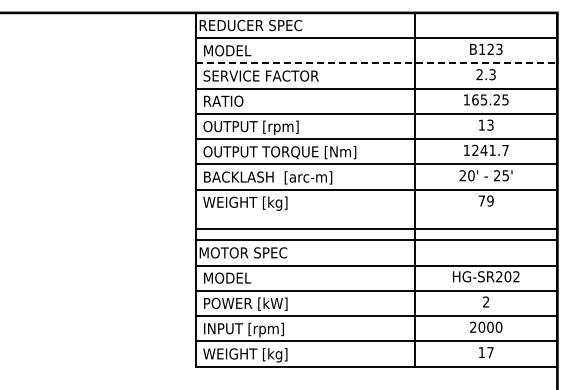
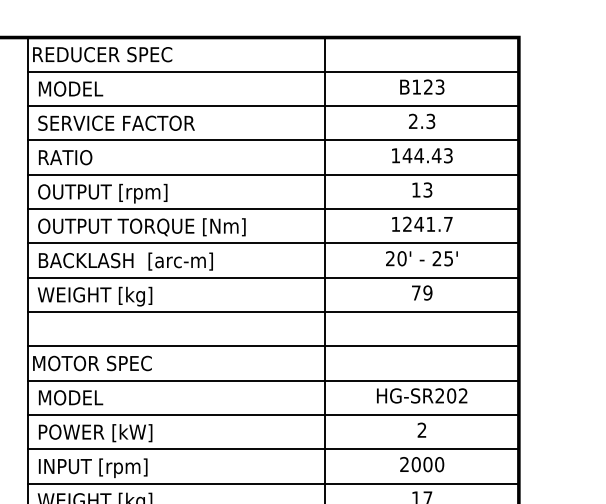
line: (376, 63) -> (273, 106), dashed -> solid
text: (489, 99) -> (426, 155), 165.25 -> 144.43
line: (376, 228) -> (273, 311), moved

